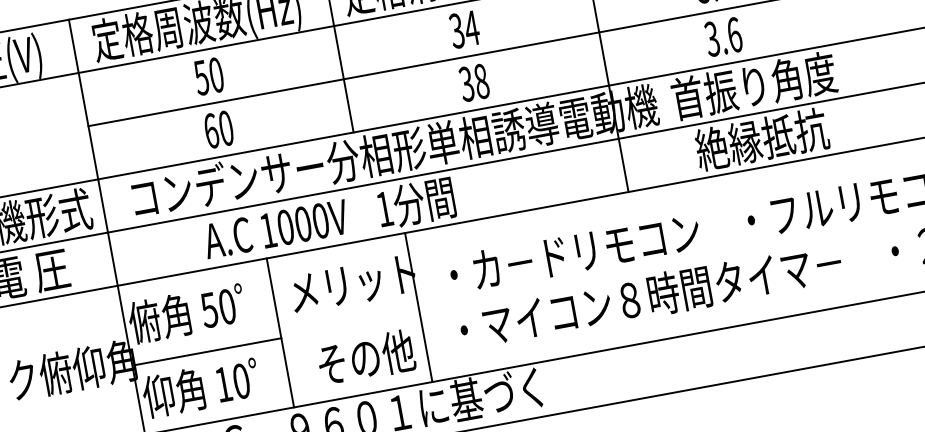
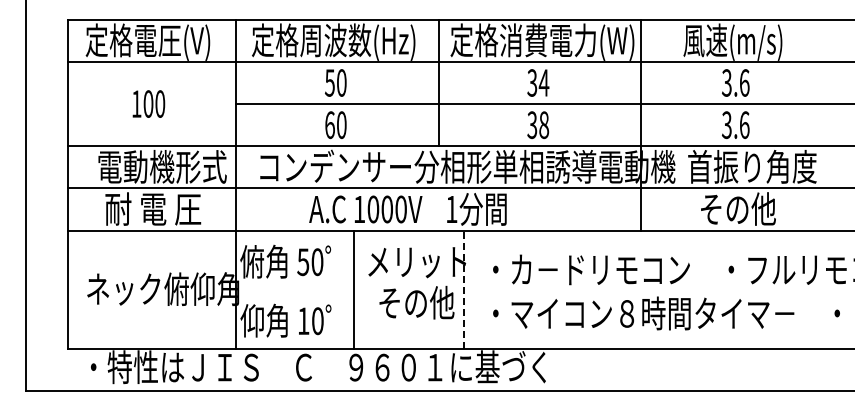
text: (761, 138) -> (750, 208), 絶縁抵抗 -> その他
line: (419, 307) -> (464, 289), solid -> dashed
line: (206, 351) -> (295, 293), removed
text: (365, 357) -> (416, 302), moved

